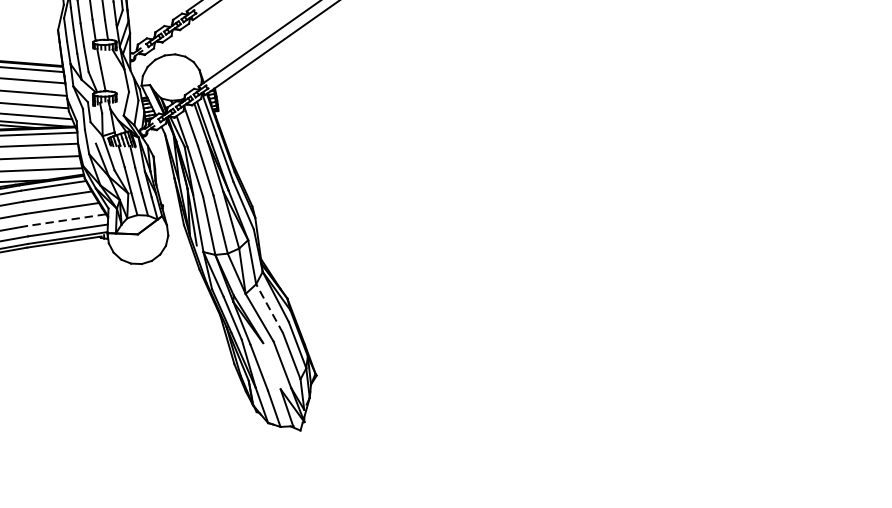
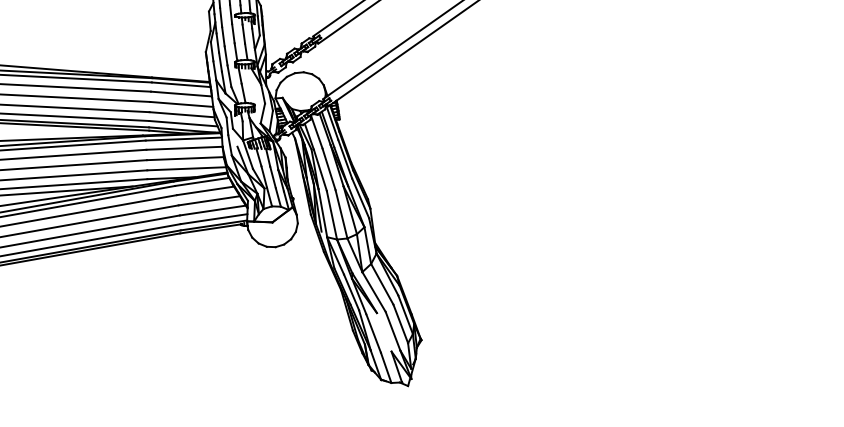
line: (66, 220) -> (212, 210), dashed -> solid
line: (269, 307) -> (382, 283), dashed -> solid

